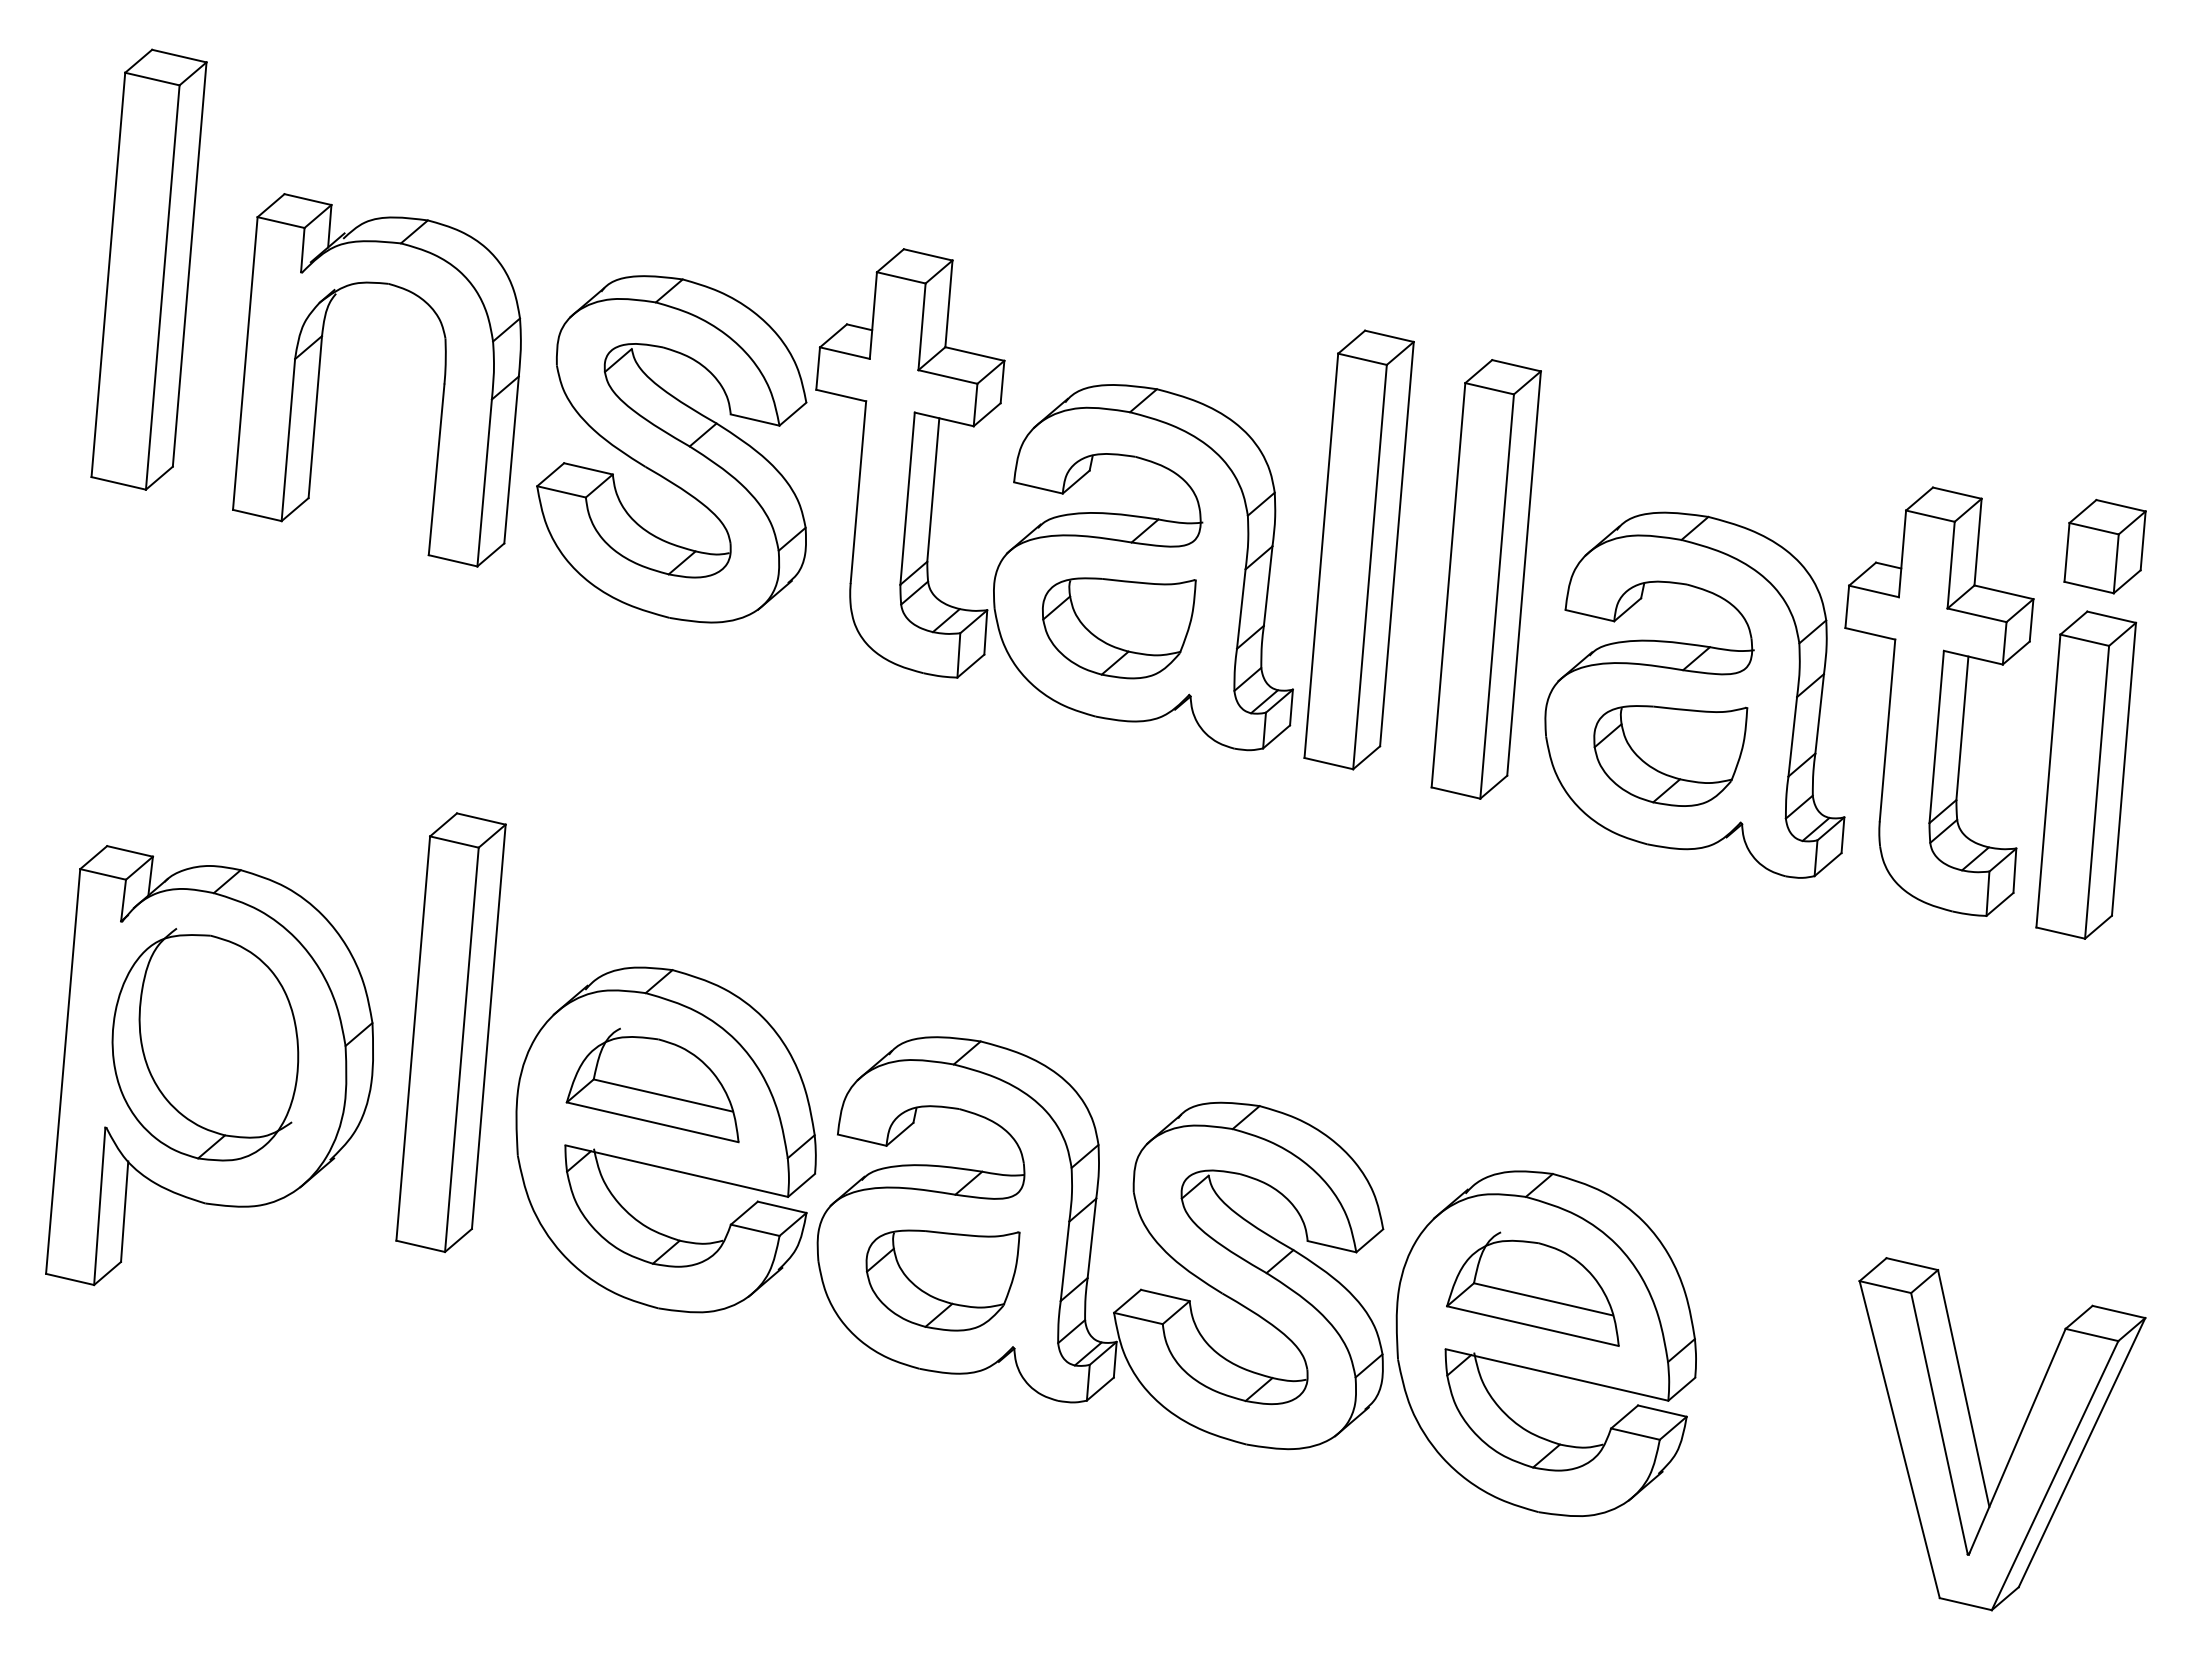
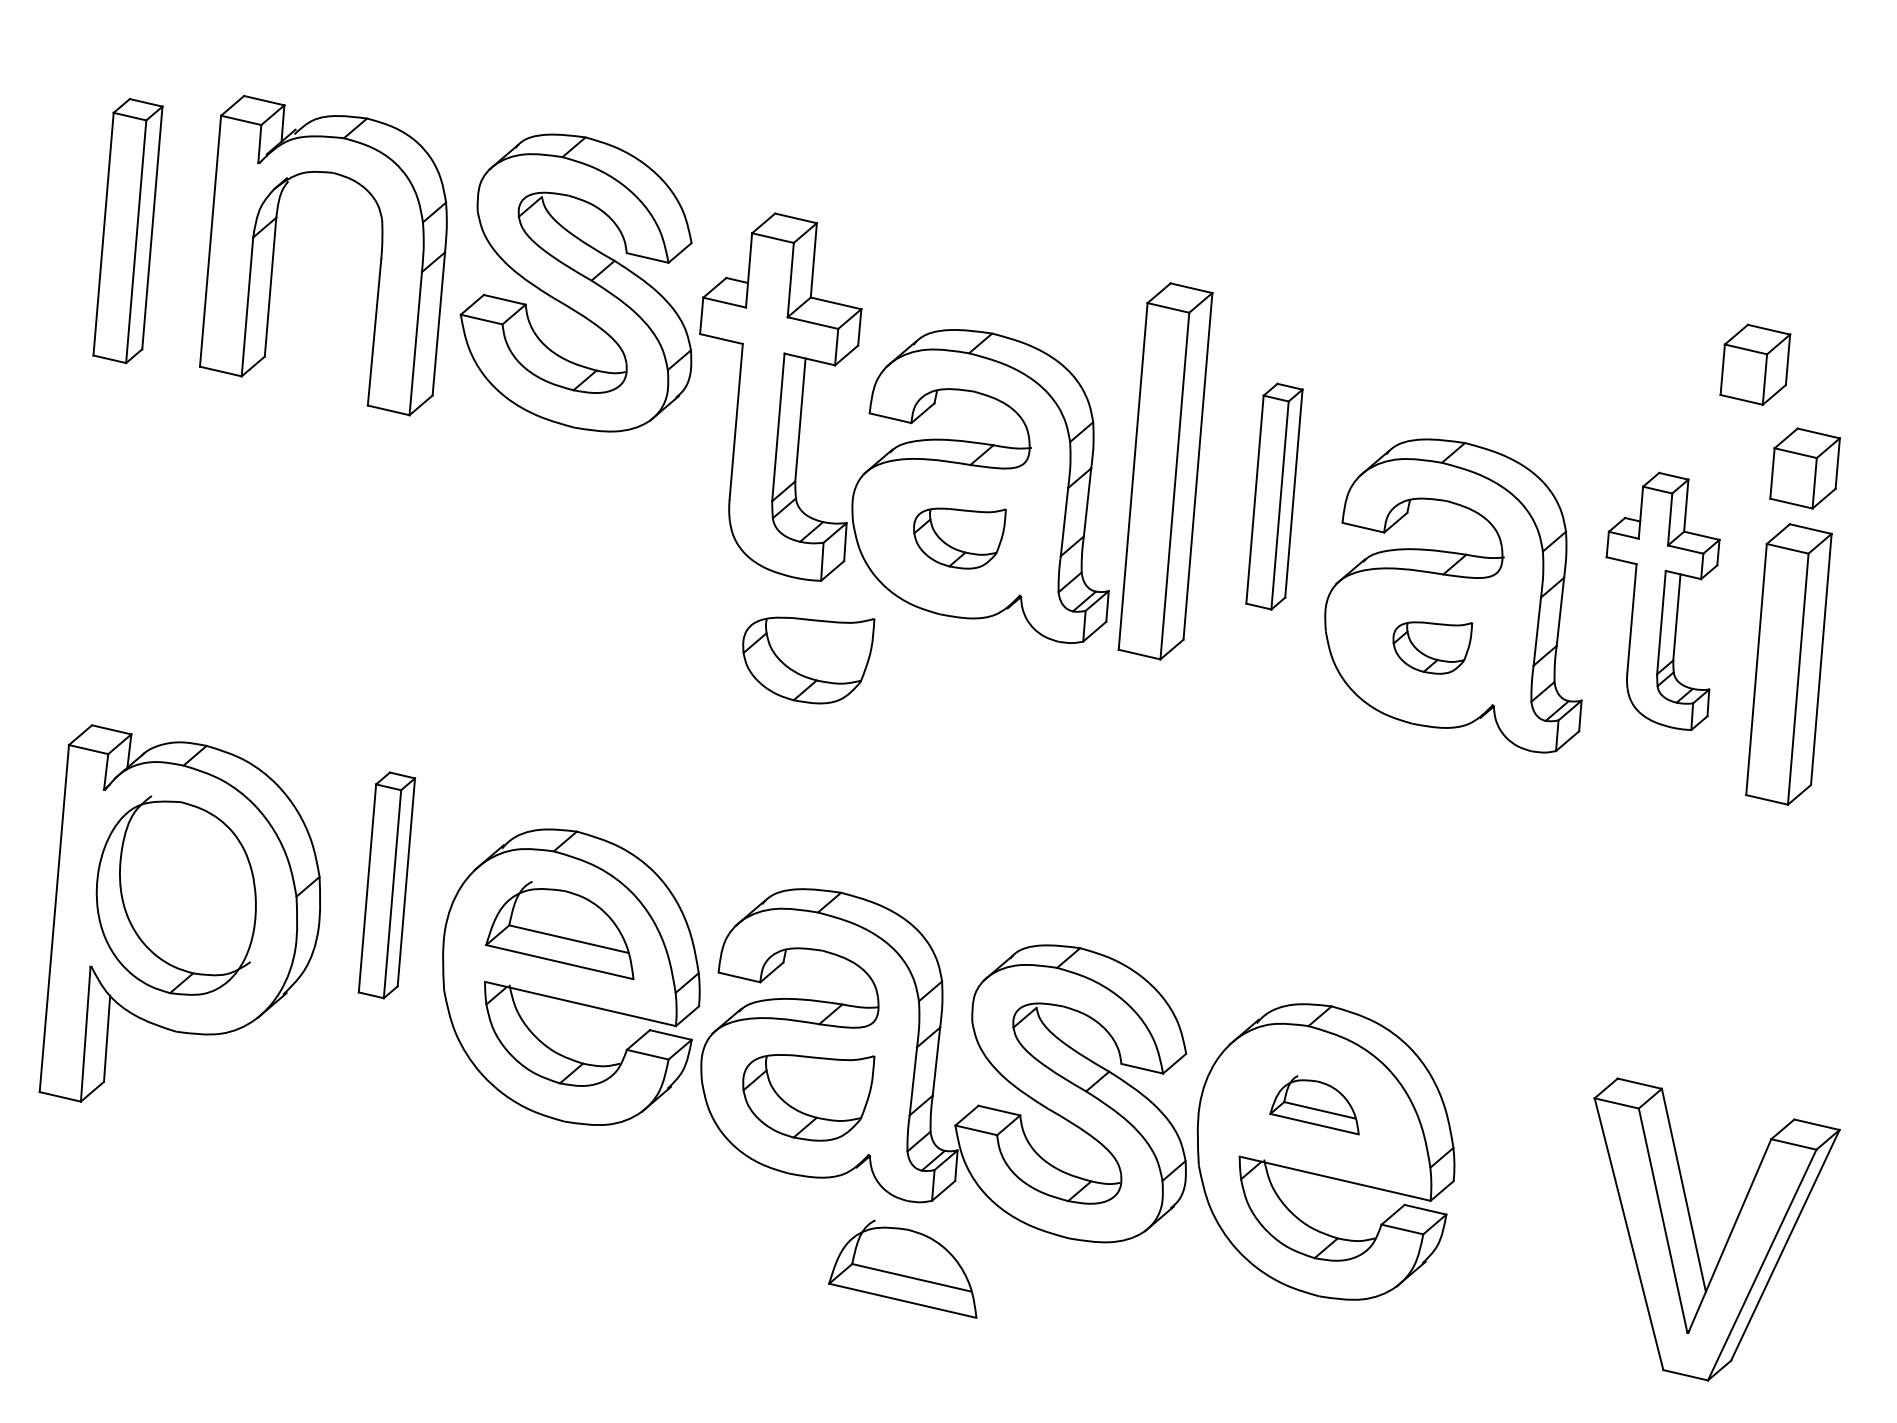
part: (148, 269) -> (127, 230), size x0.7
part: (320, 370) -> (275, 247), moved
part: (2046, 425) -> (1754, 364), added
part: (671, 449) -> (575, 283), moved
part: (1485, 579) -> (1273, 496), size x0.6
part: (1119, 628) -> (960, 538), size x0.7
part: (1939, 701) -> (1663, 601), size x0.7
part: (1670, 755) -> (1432, 647), size x0.6
part: (942, 770) -> (808, 660), added
part: (450, 1032) -> (386, 885), size x0.6
part: (1532, 1288) -> (1314, 1104), size x0.6
part: (1052, 1480) -> (902, 1269), added

